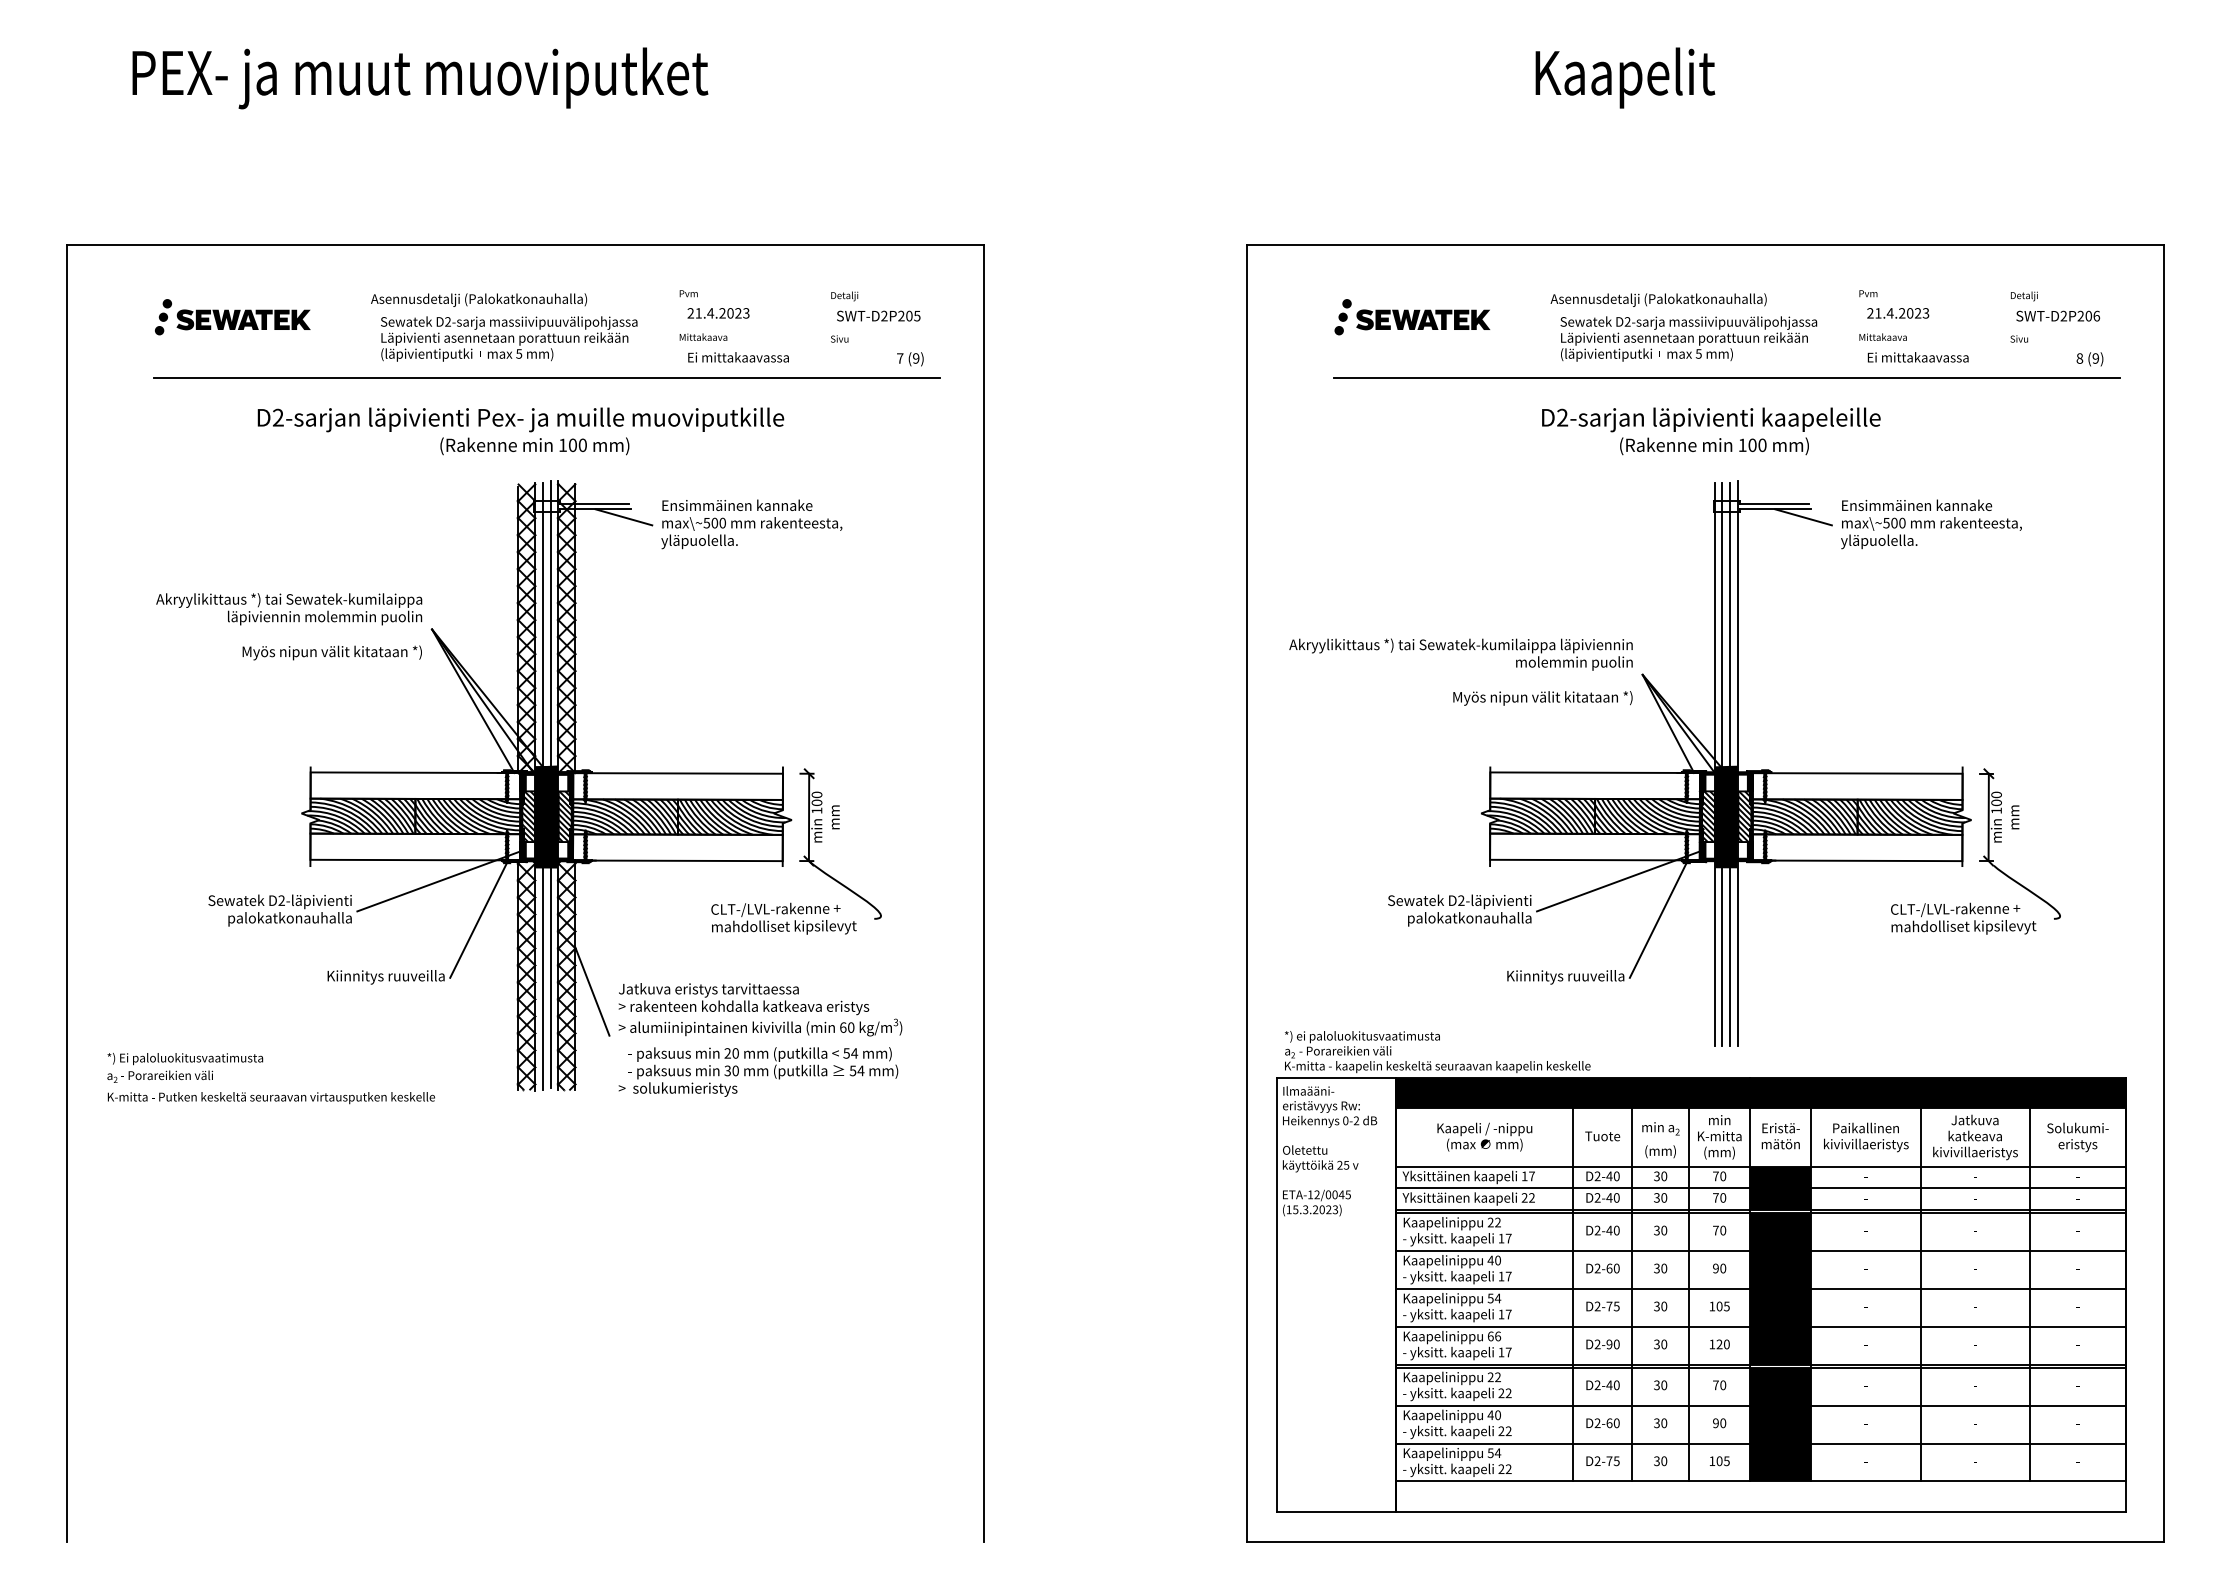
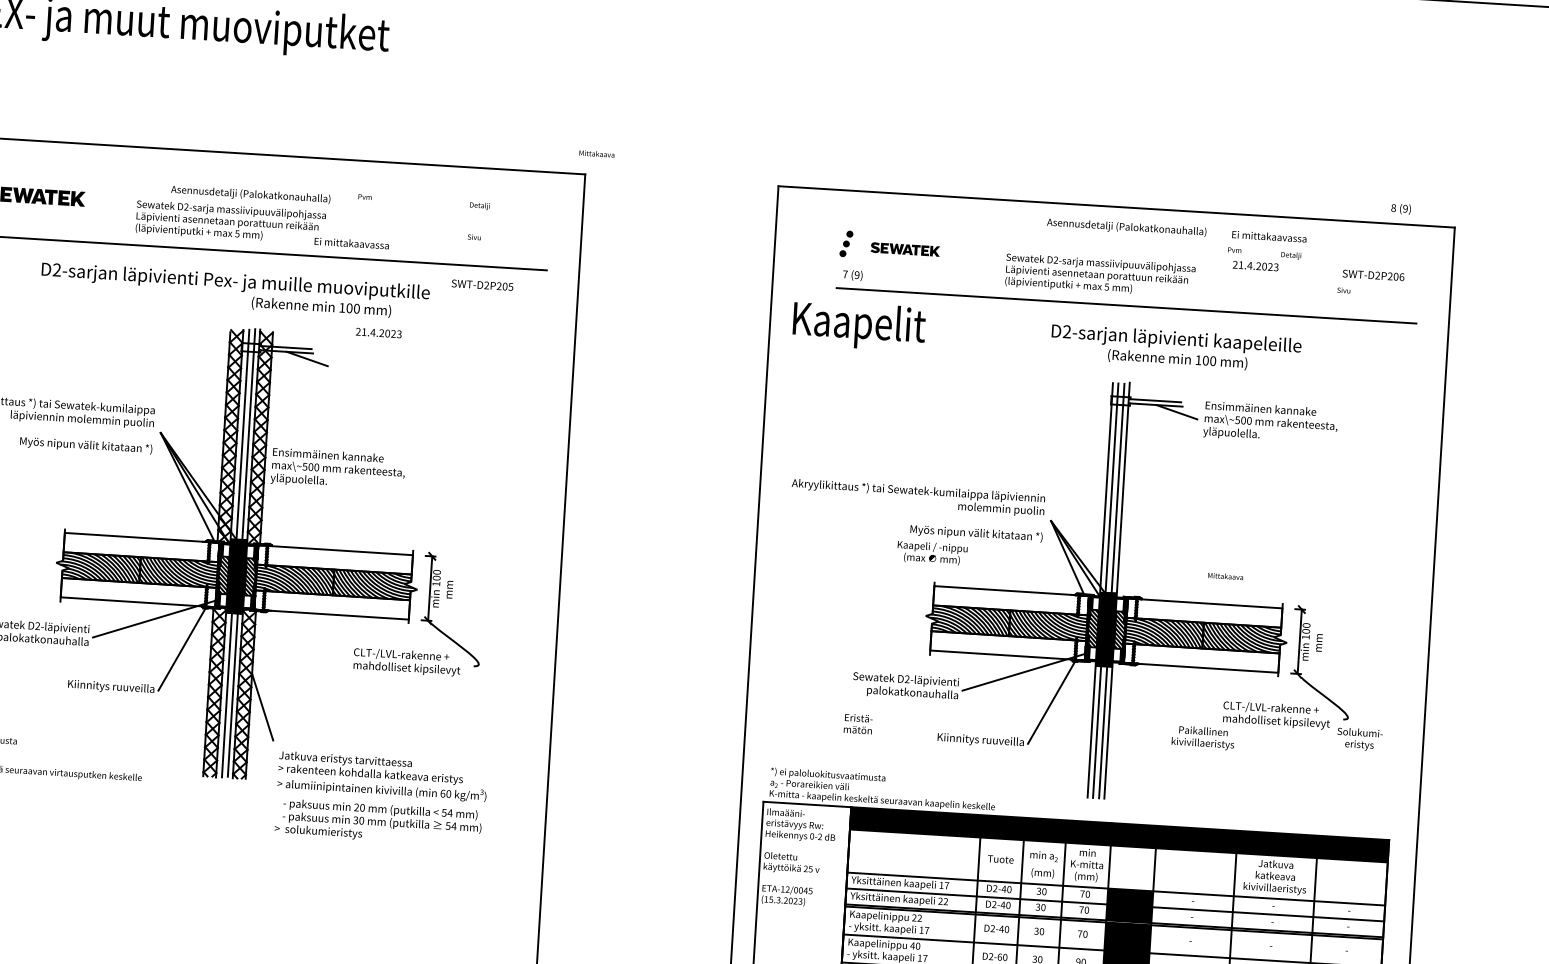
text: (1625, 77) -> (859, 325), moved
text: (2024, 296) -> (1291, 255), moved
text: (479, 299) -> (251, 194), moved
text: (1658, 299) -> (1126, 227), moved
text: (718, 313) -> (378, 333), moved
text: (878, 315) -> (482, 284), moved
part: (1423, 319) -> (905, 249), size x0.7
text: (703, 336) -> (596, 153), moved
text: (1882, 336) -> (1225, 575), moved
text: (738, 357) -> (351, 243), moved
text: (1917, 357) -> (1268, 236), moved
text: (910, 359) -> (852, 275), moved
text: (2089, 359) -> (1400, 209), moved
text: (1711, 431) -> (1176, 348), moved
text: (534, 446) -> (321, 307), moved
text: (751, 524) -> (337, 469), moved
text: (760, 1039) -> (381, 798), moved
text: (1484, 1136) -> (932, 552), moved
text: (1780, 1136) -> (858, 724), moved
text: (1866, 1137) -> (1203, 738), moved
text: (2077, 1137) -> (1359, 739), moved

